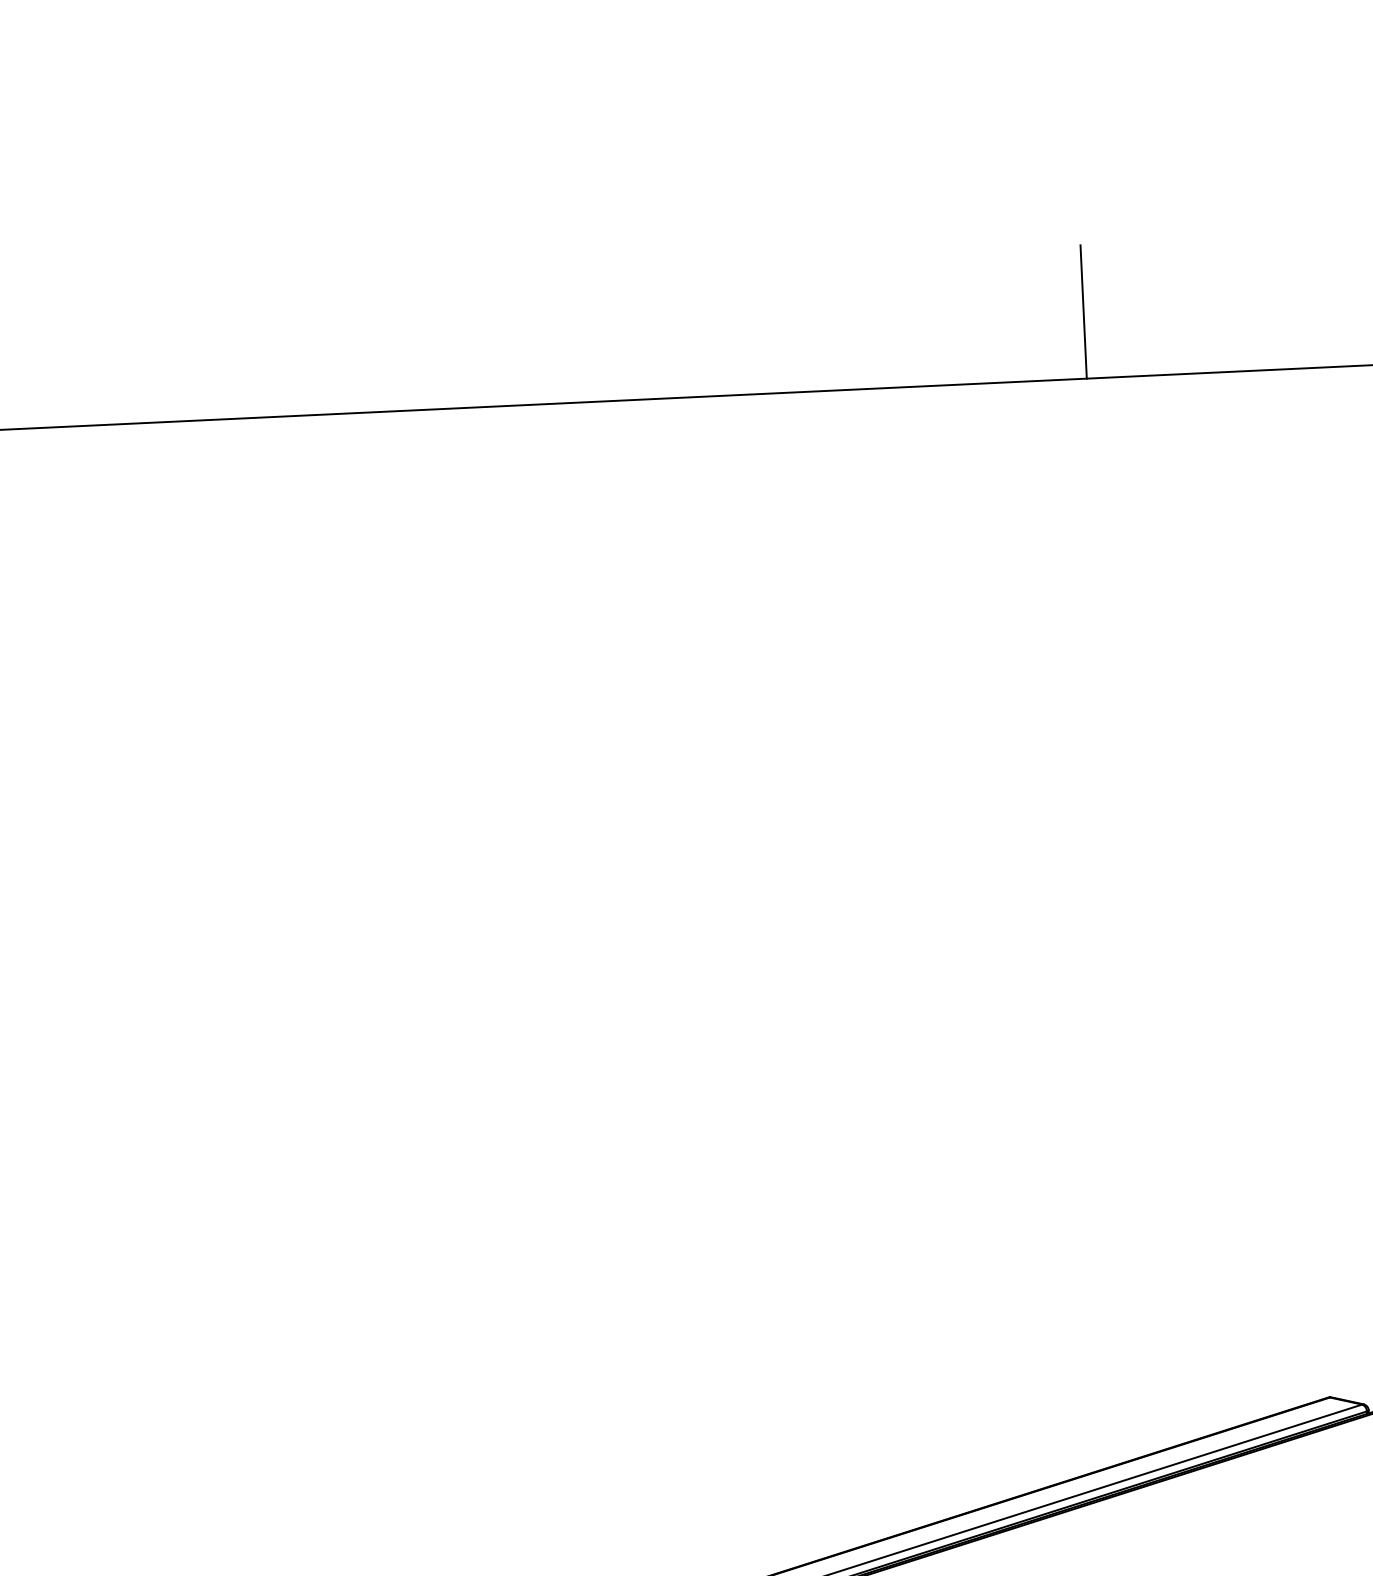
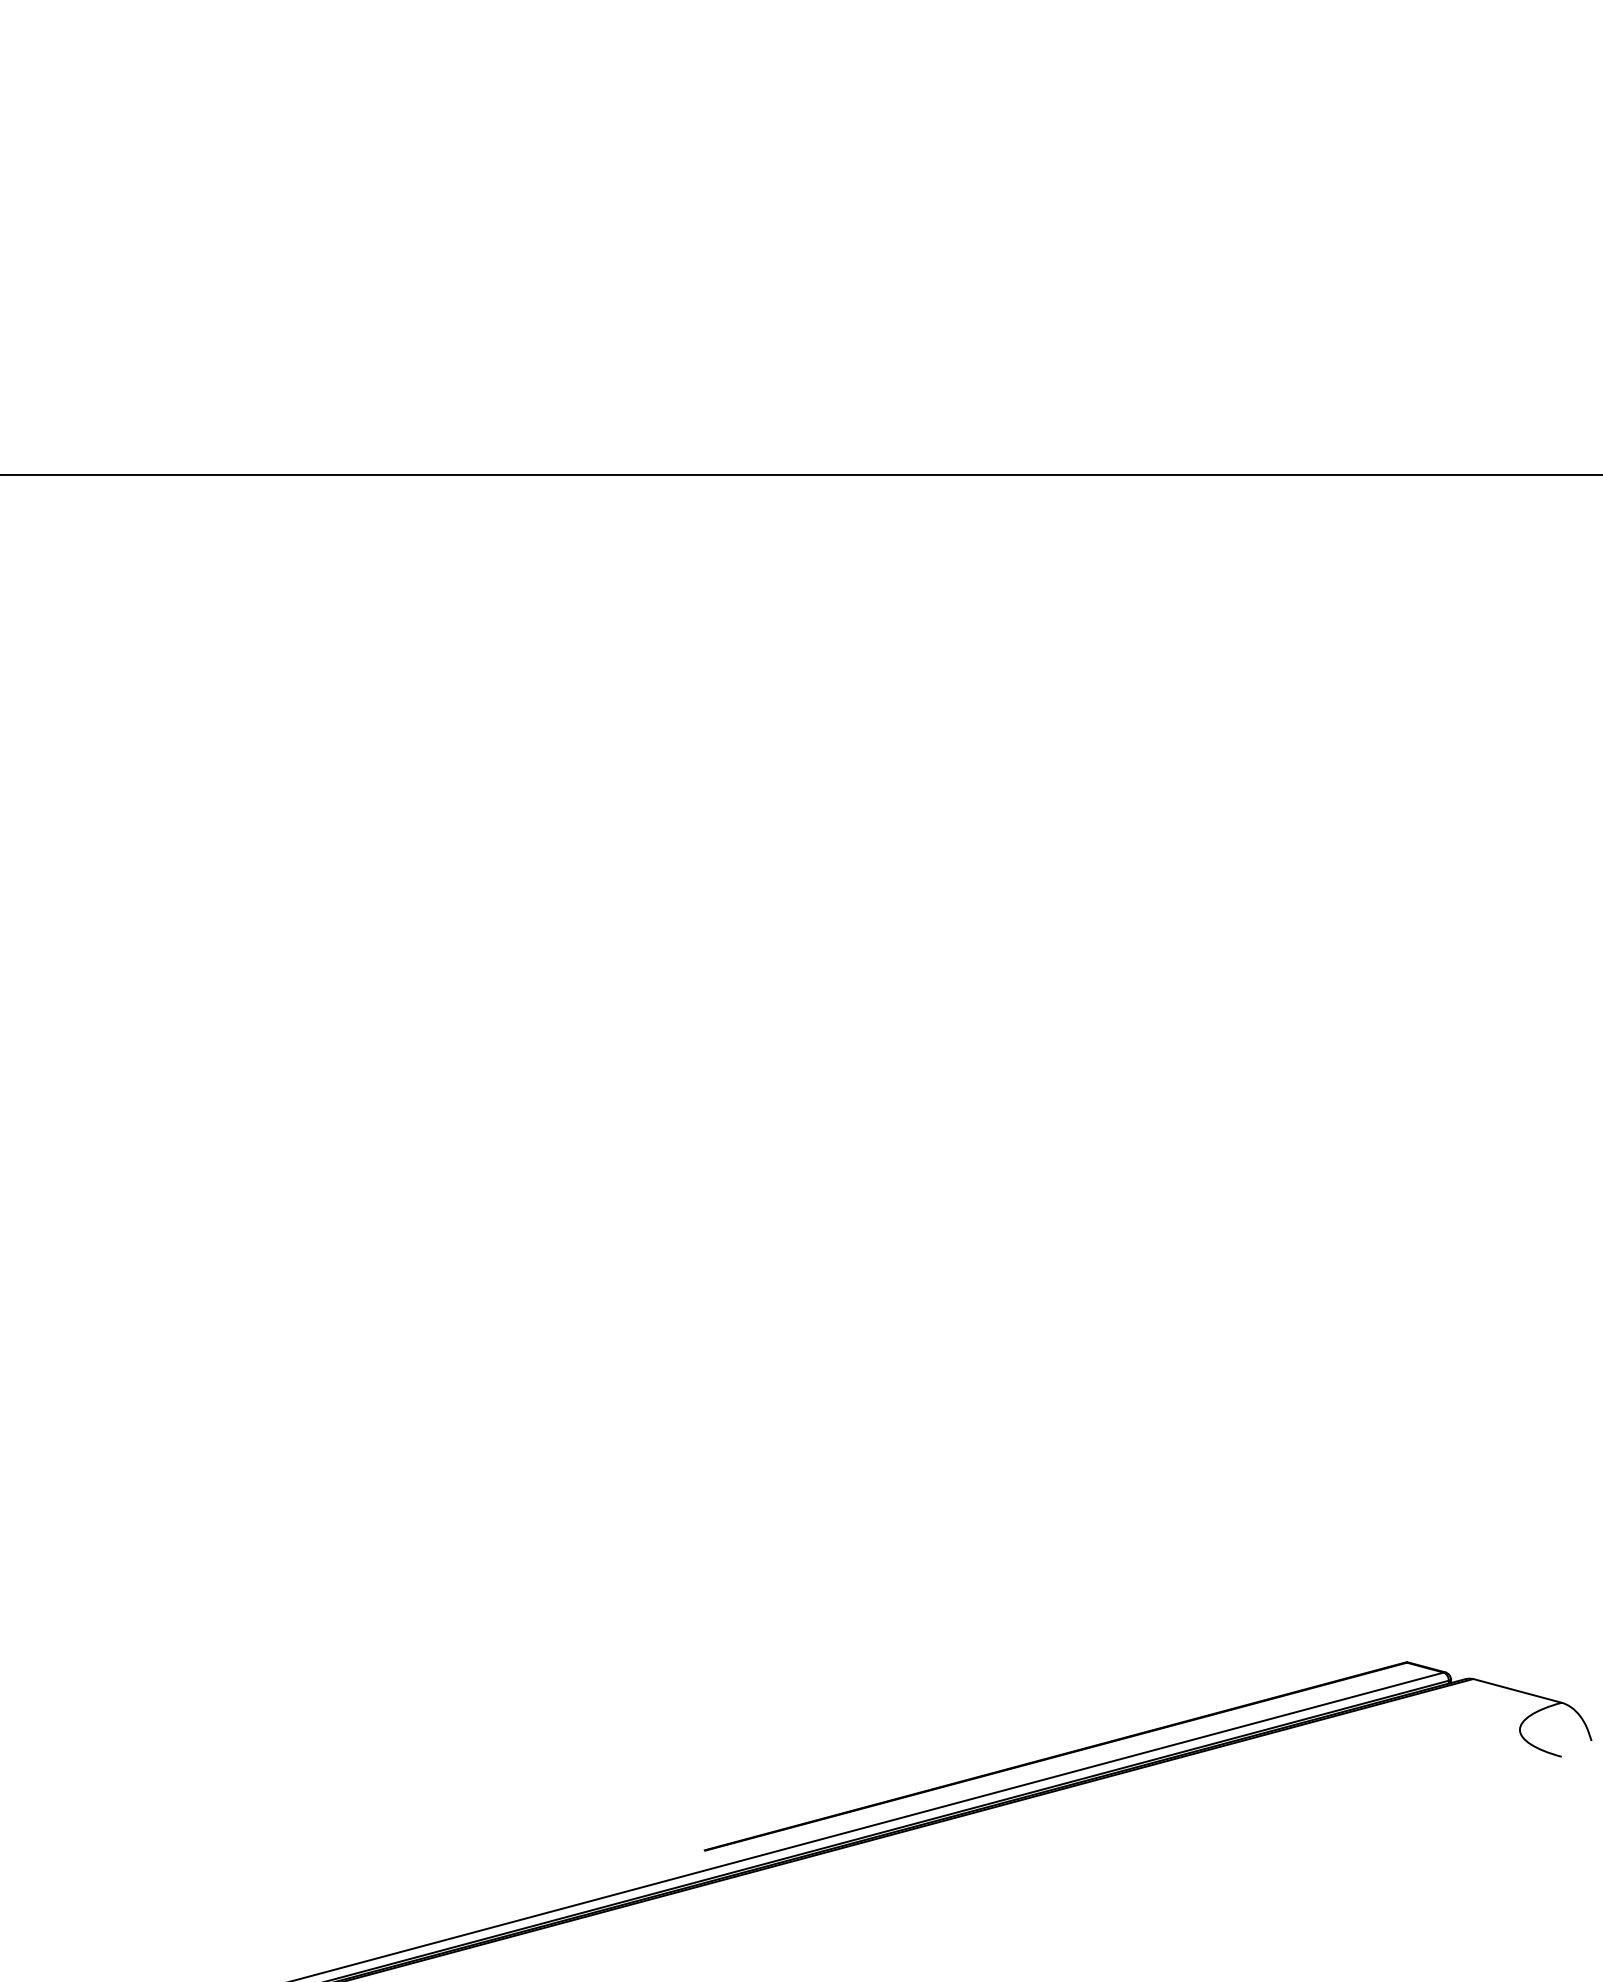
line: (1083, 312) -> (1182, 398), removed

